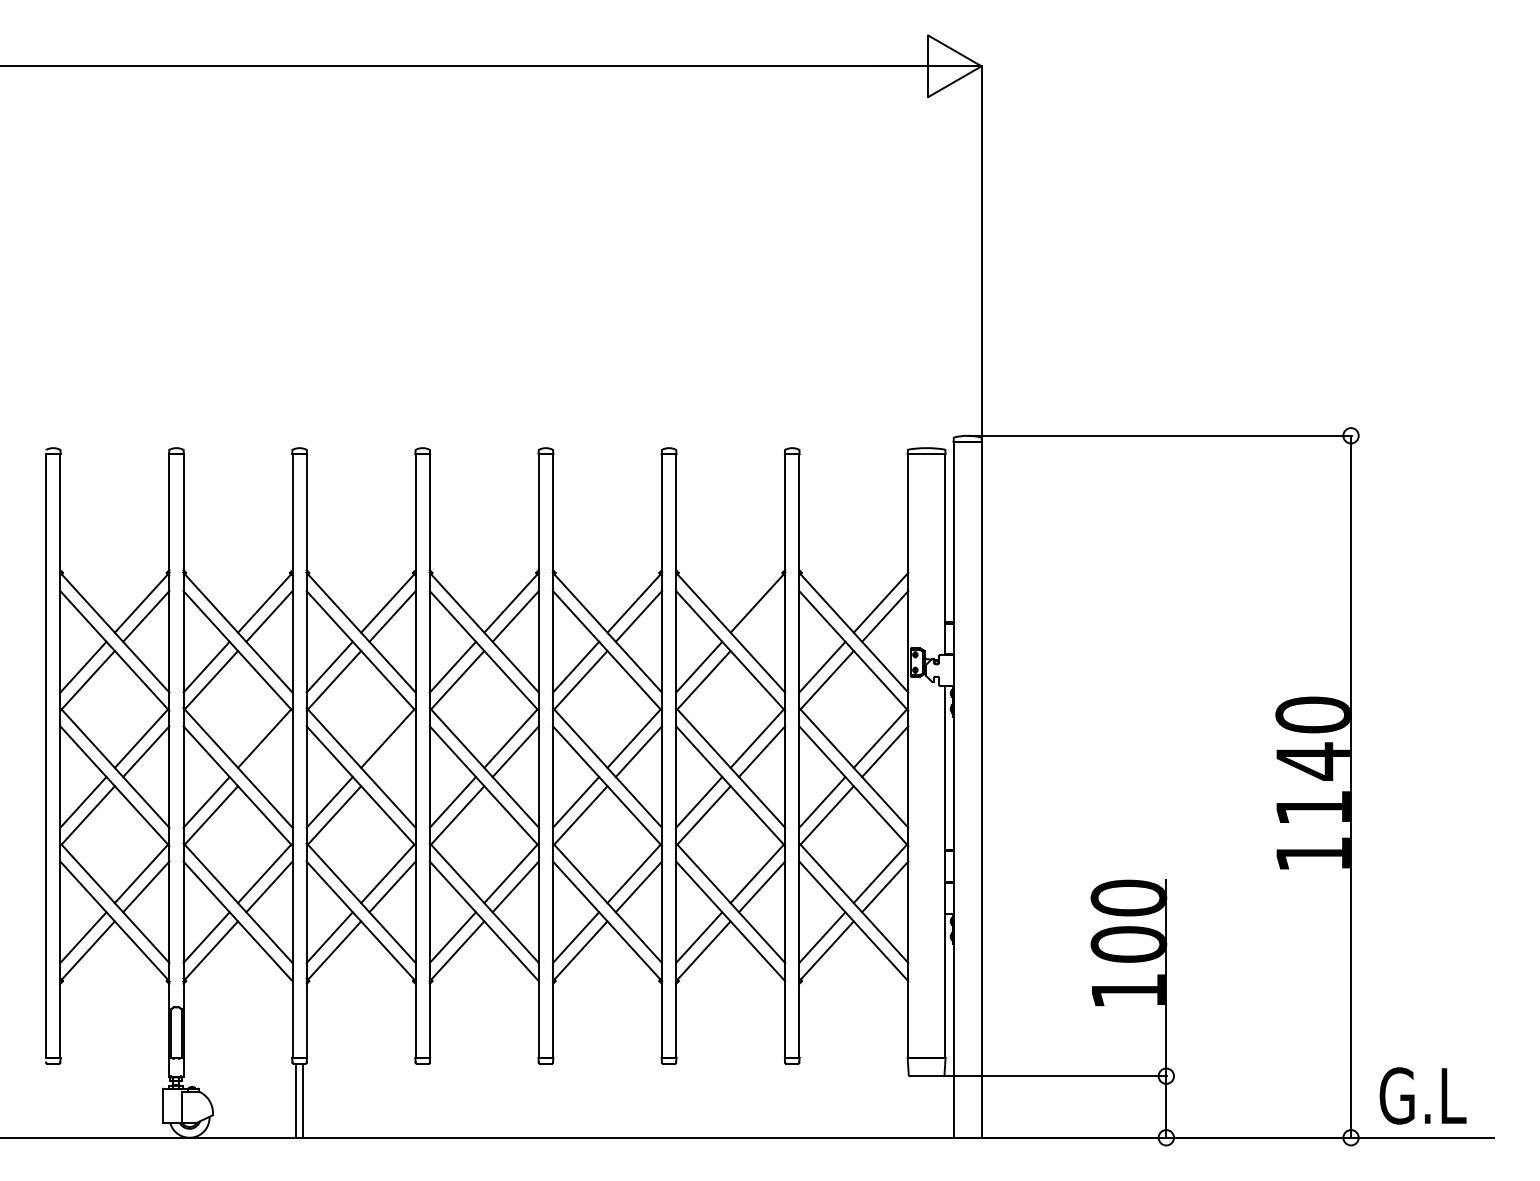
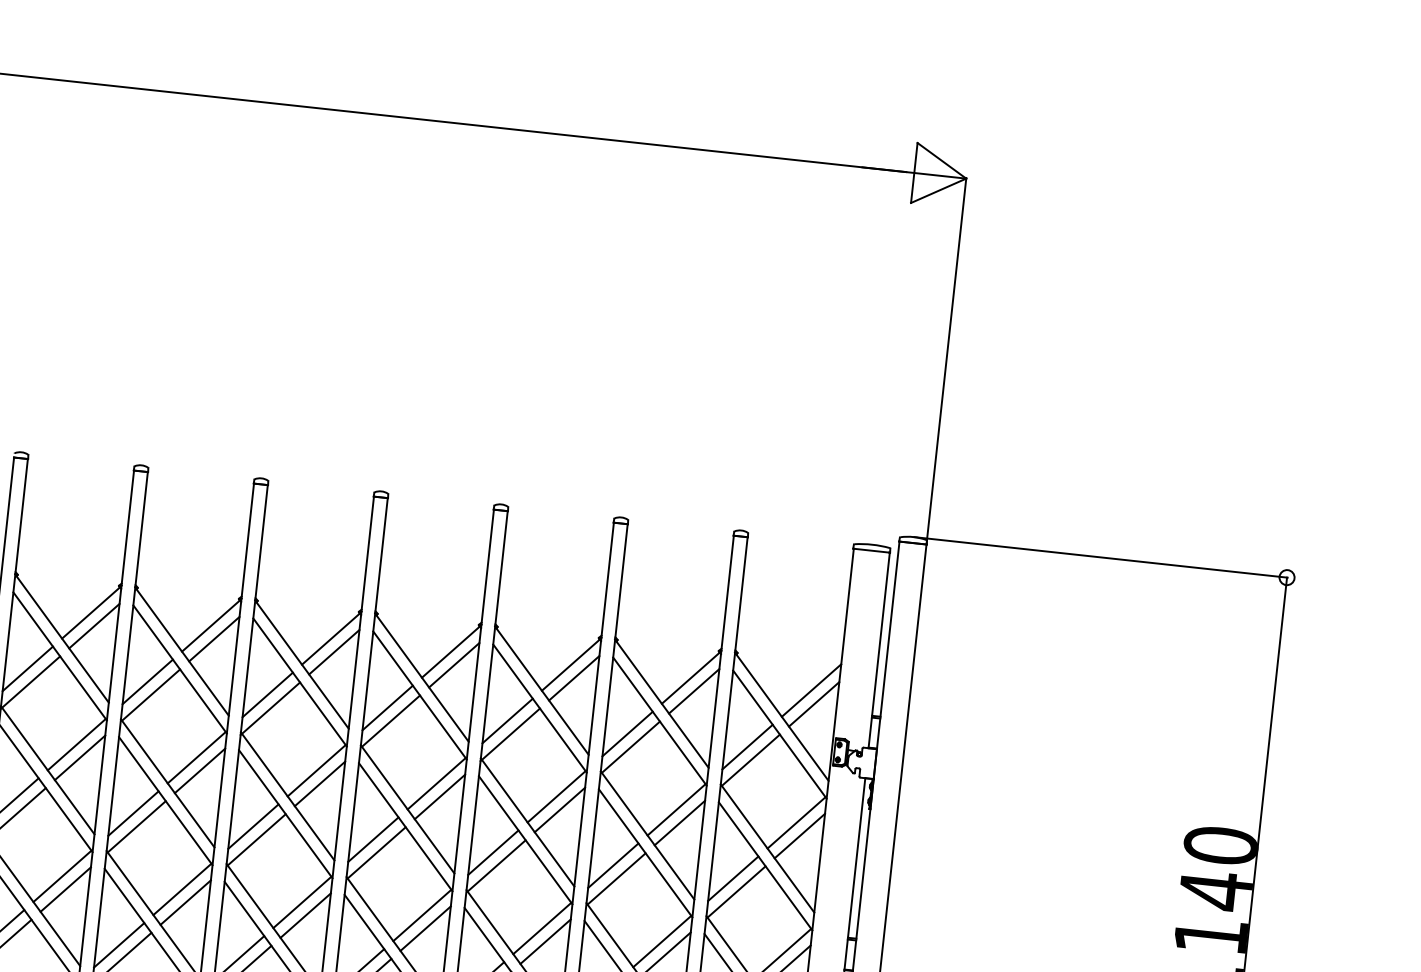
line: (761, 616) -> (693, 691), added
line: (269, 751) -> (200, 770), added
line: (392, 751) -> (319, 783), added

